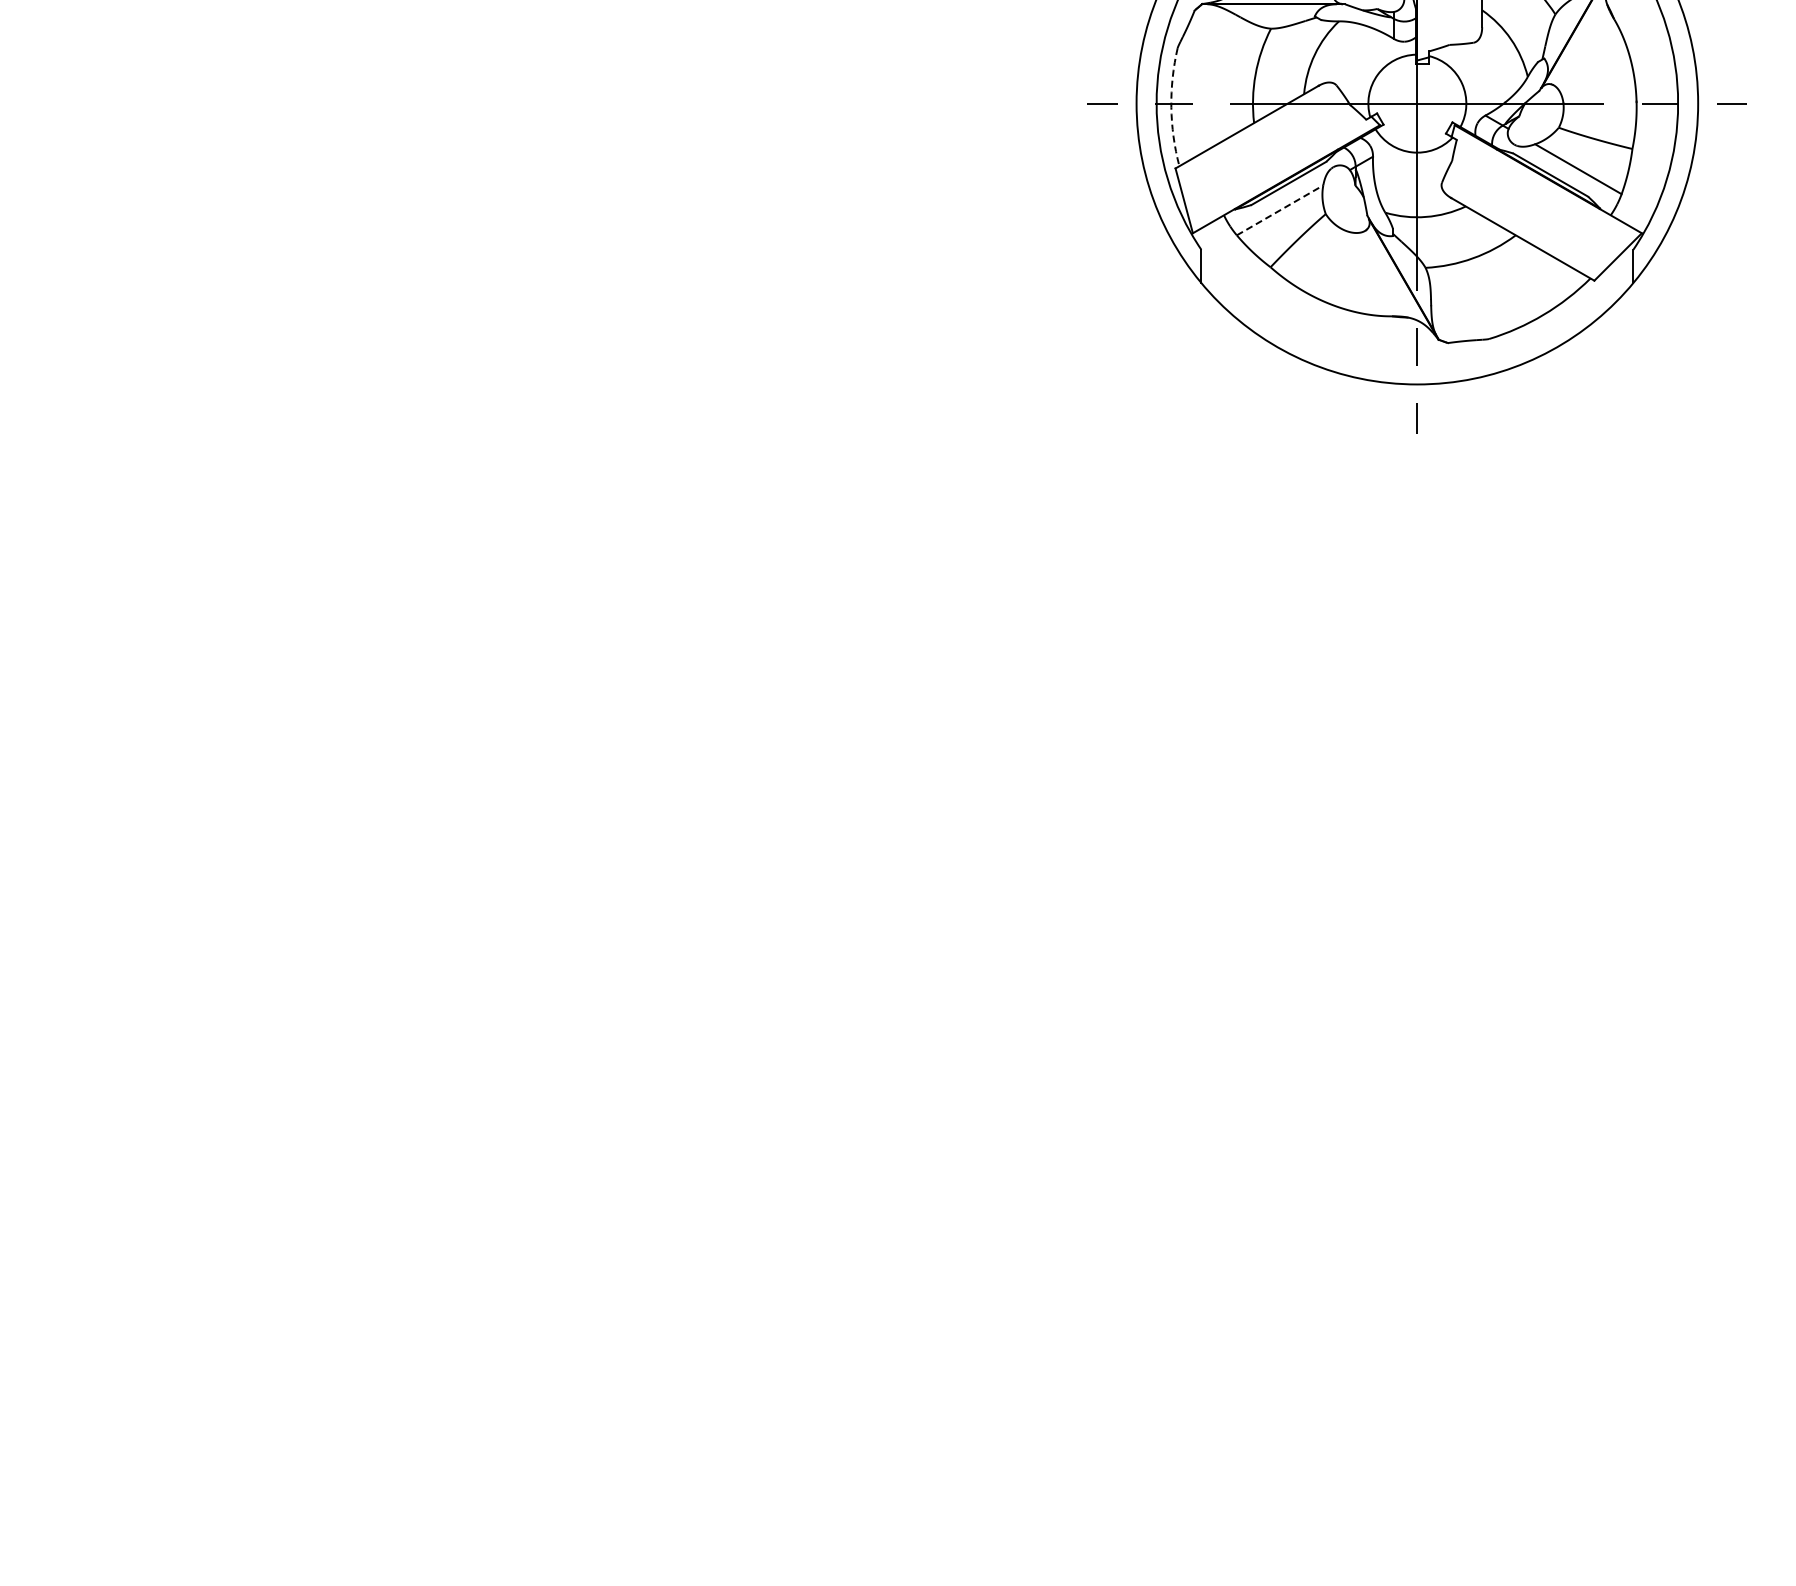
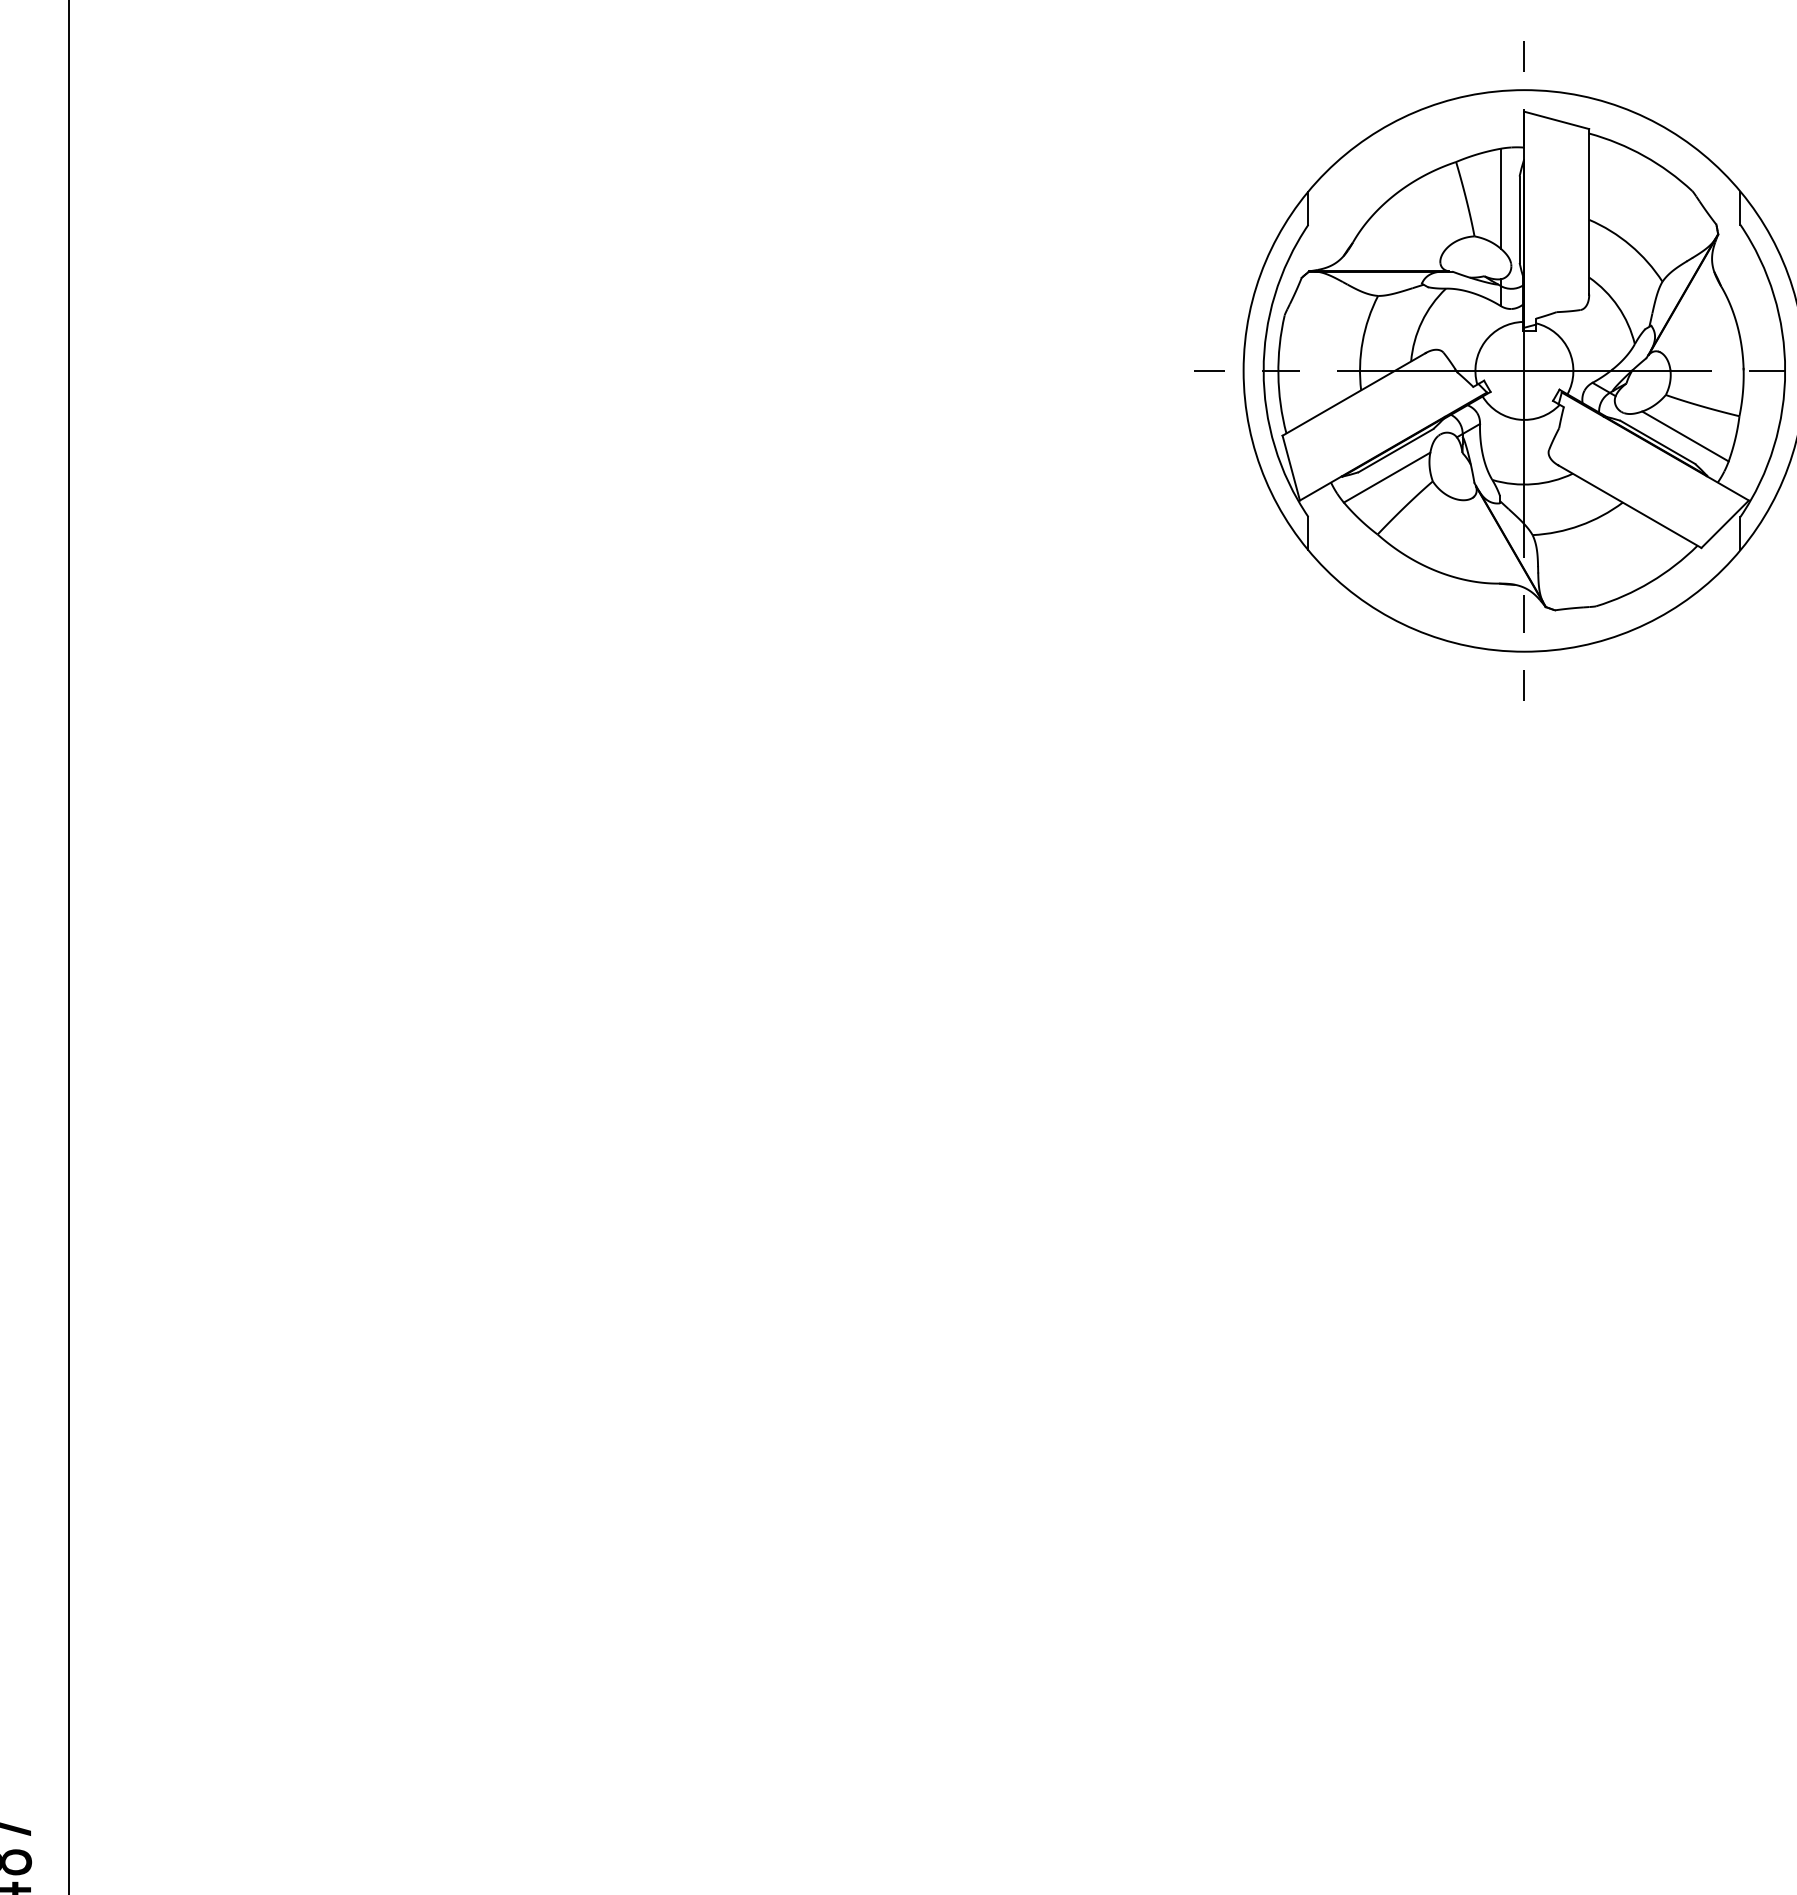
arc: (1171, 107) -> (1278, 374), dashed -> solid
line: (1280, 210) -> (1387, 477), dashed -> solid

